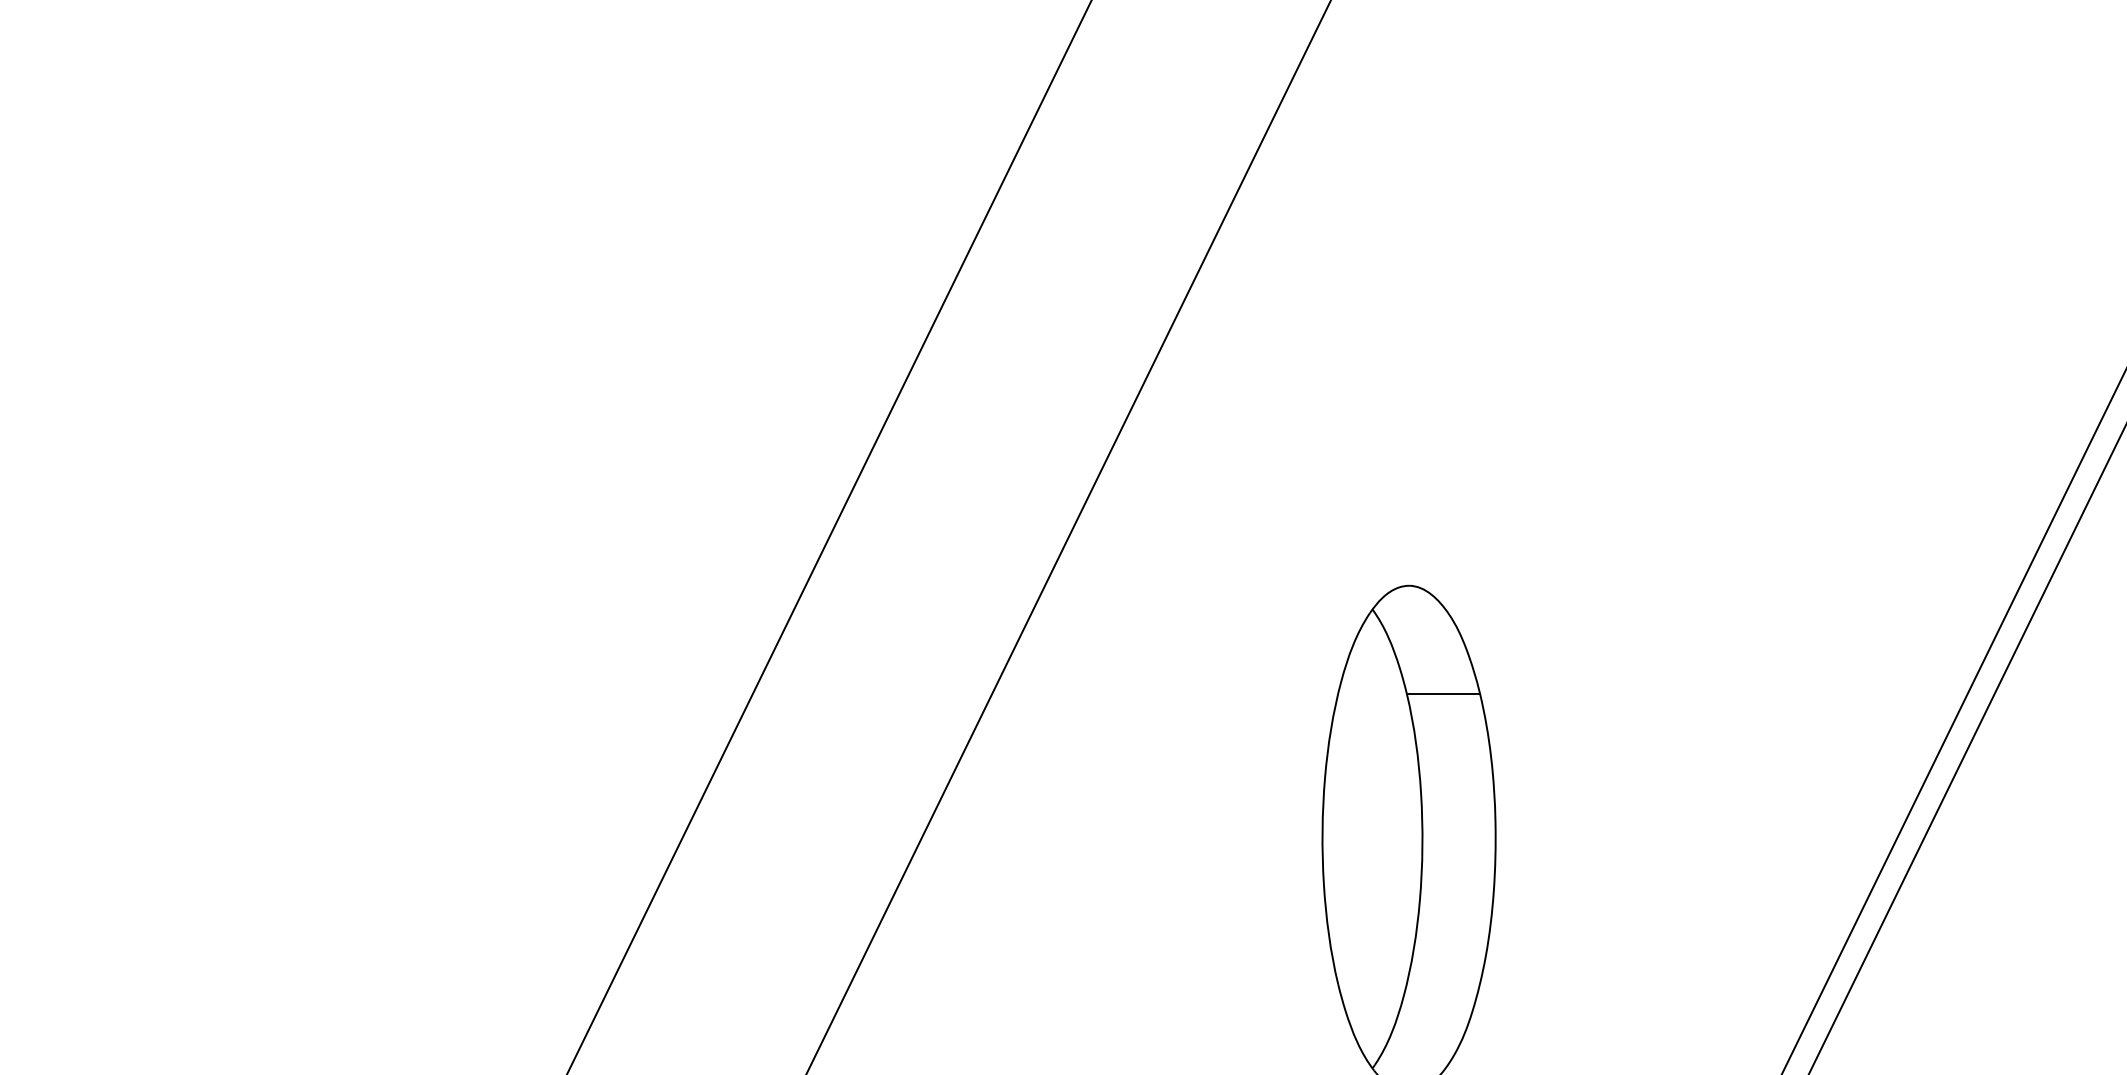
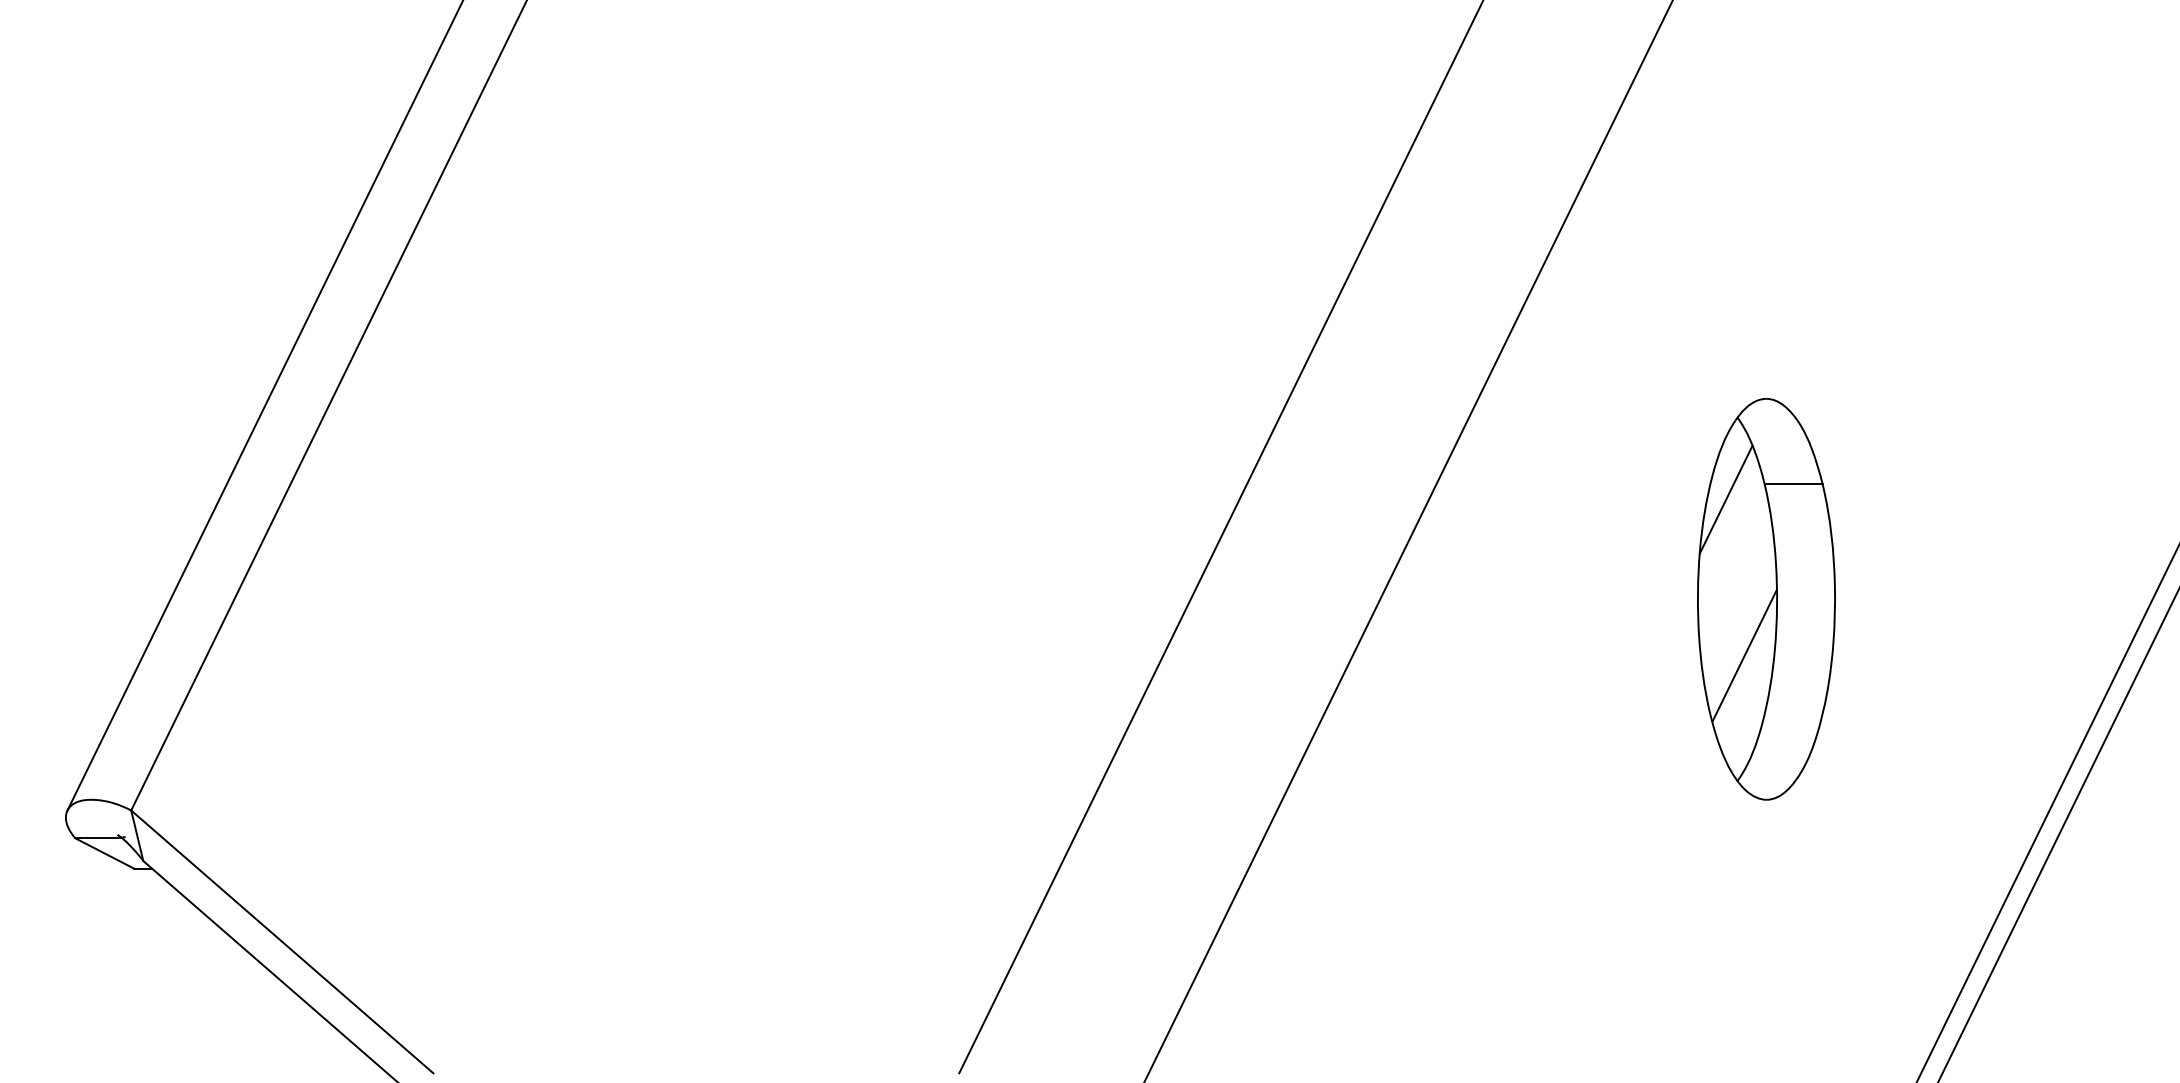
line: (1357, 712) -> (1725, 499), added
line: (1381, 909) -> (1744, 655), added

